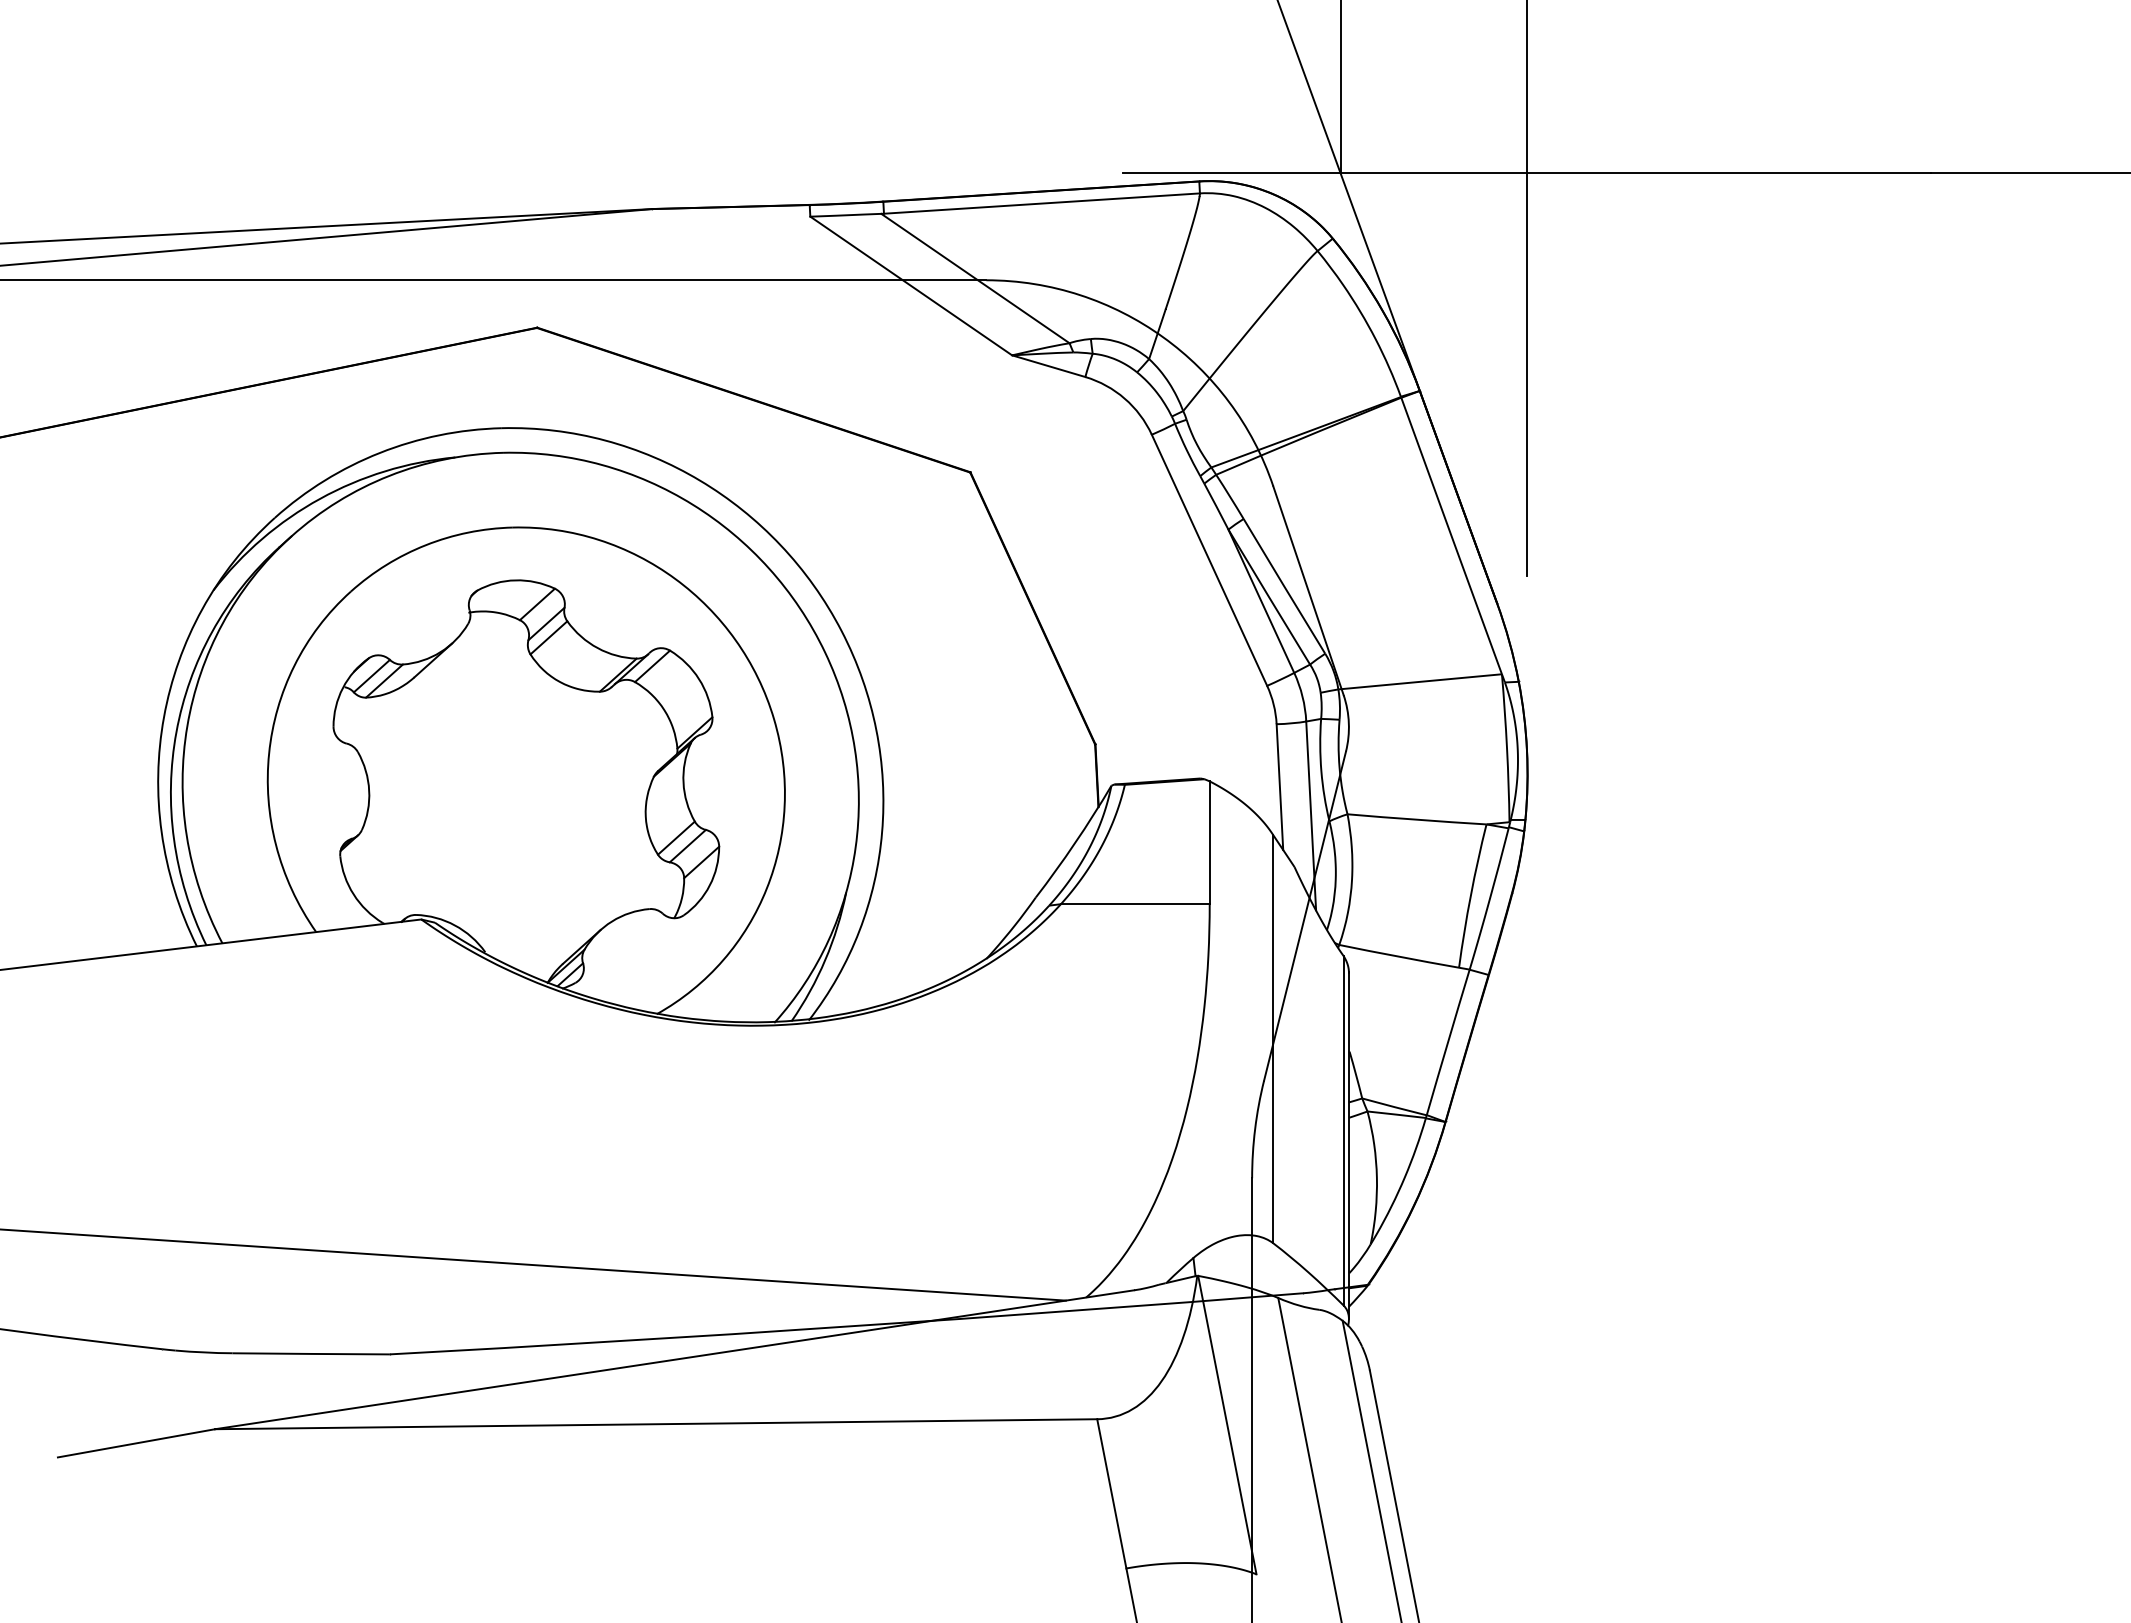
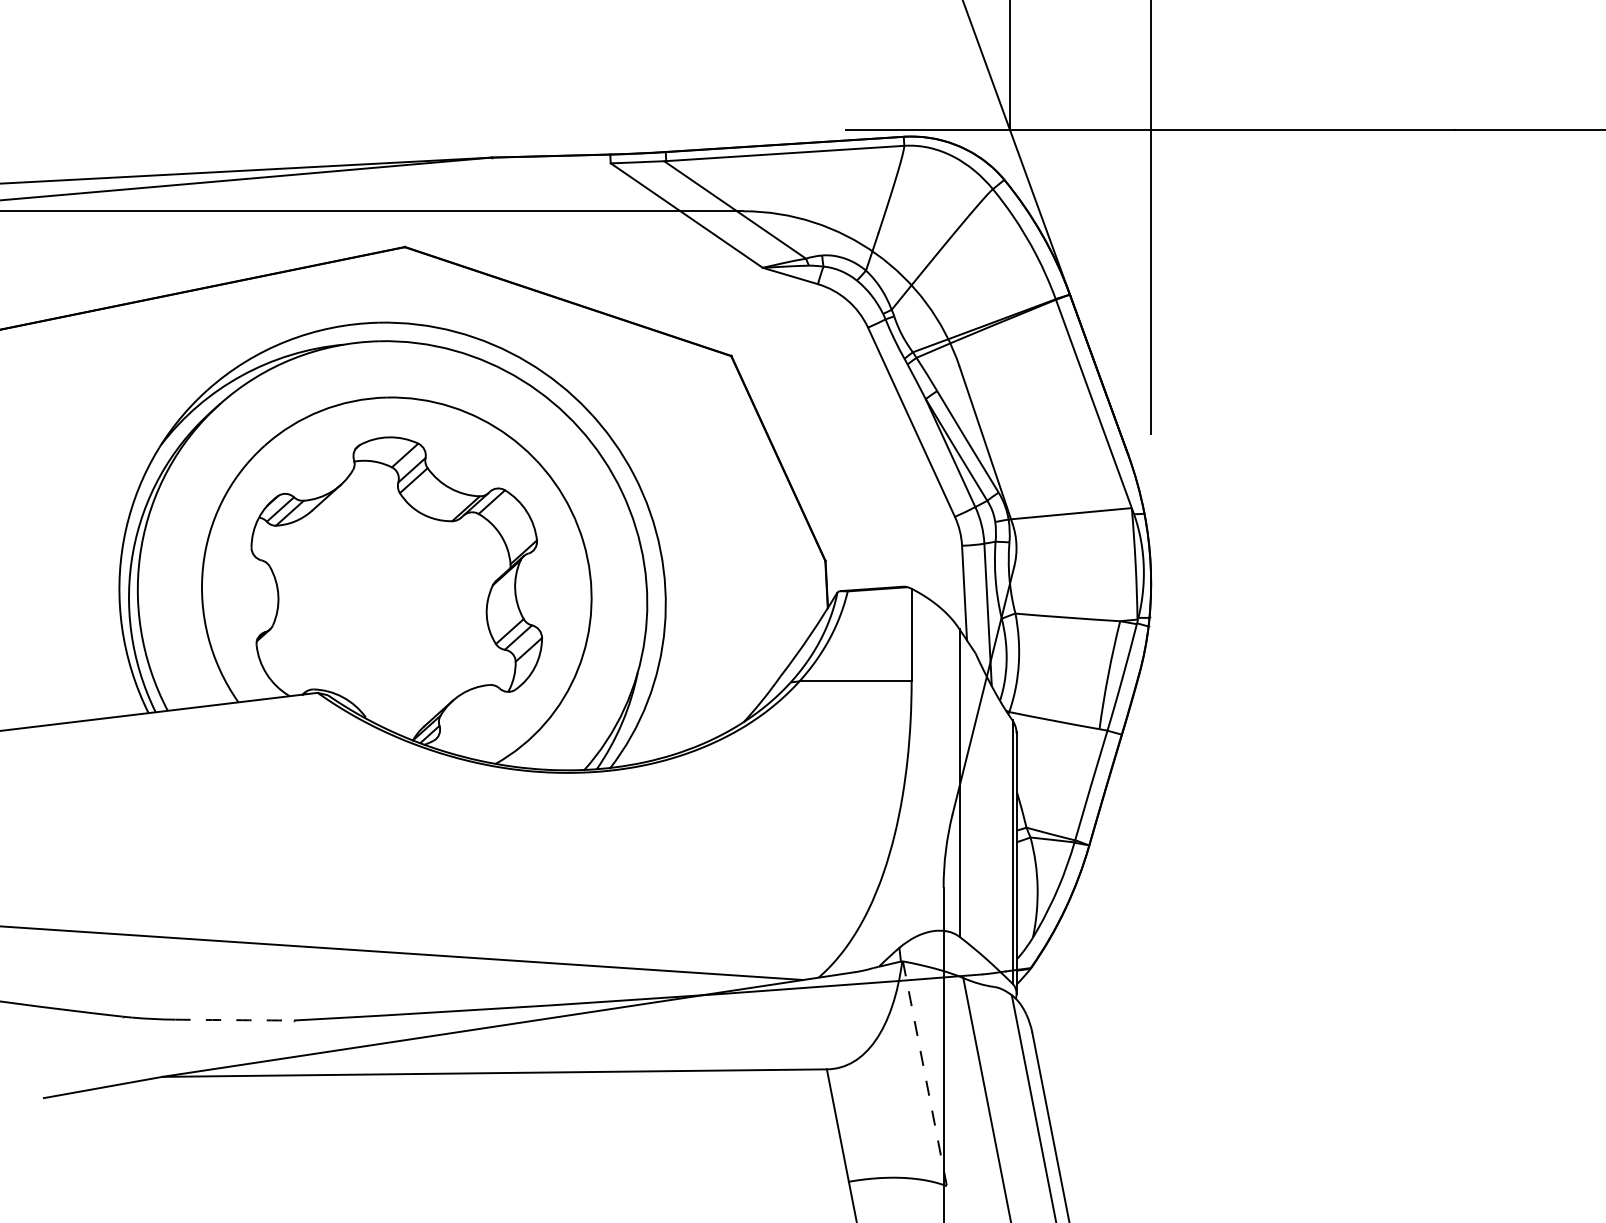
arc: (311, 1353) -> (234, 1019), solid -> dashed
line: (1227, 1425) -> (925, 1074), solid -> dashed

